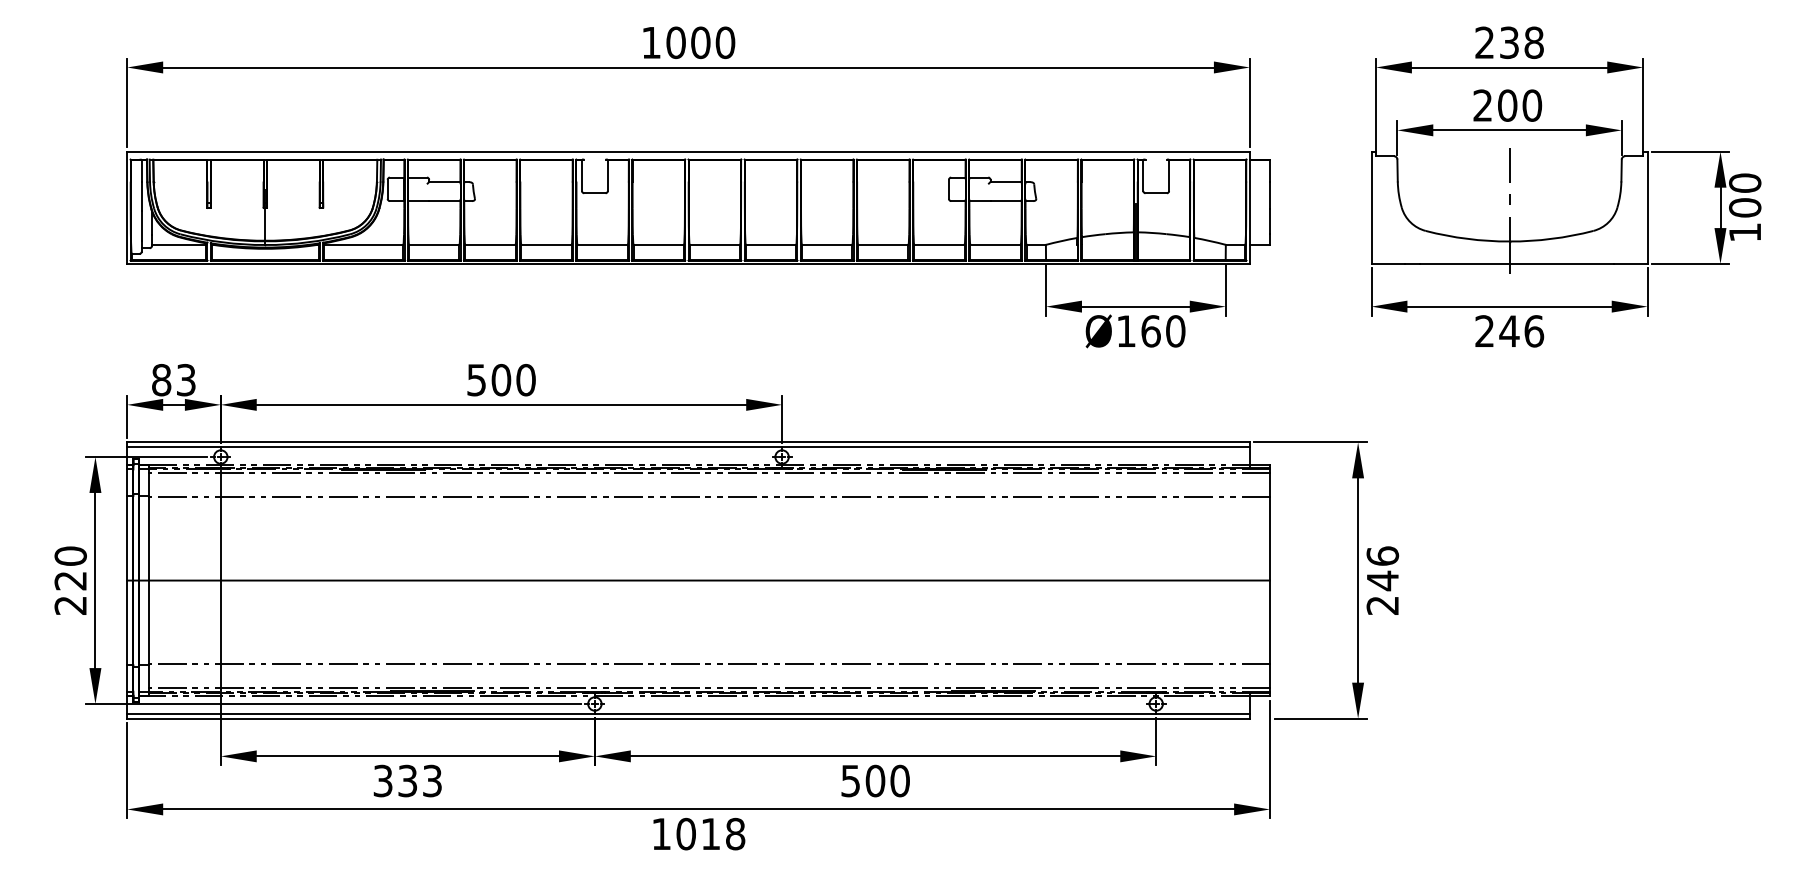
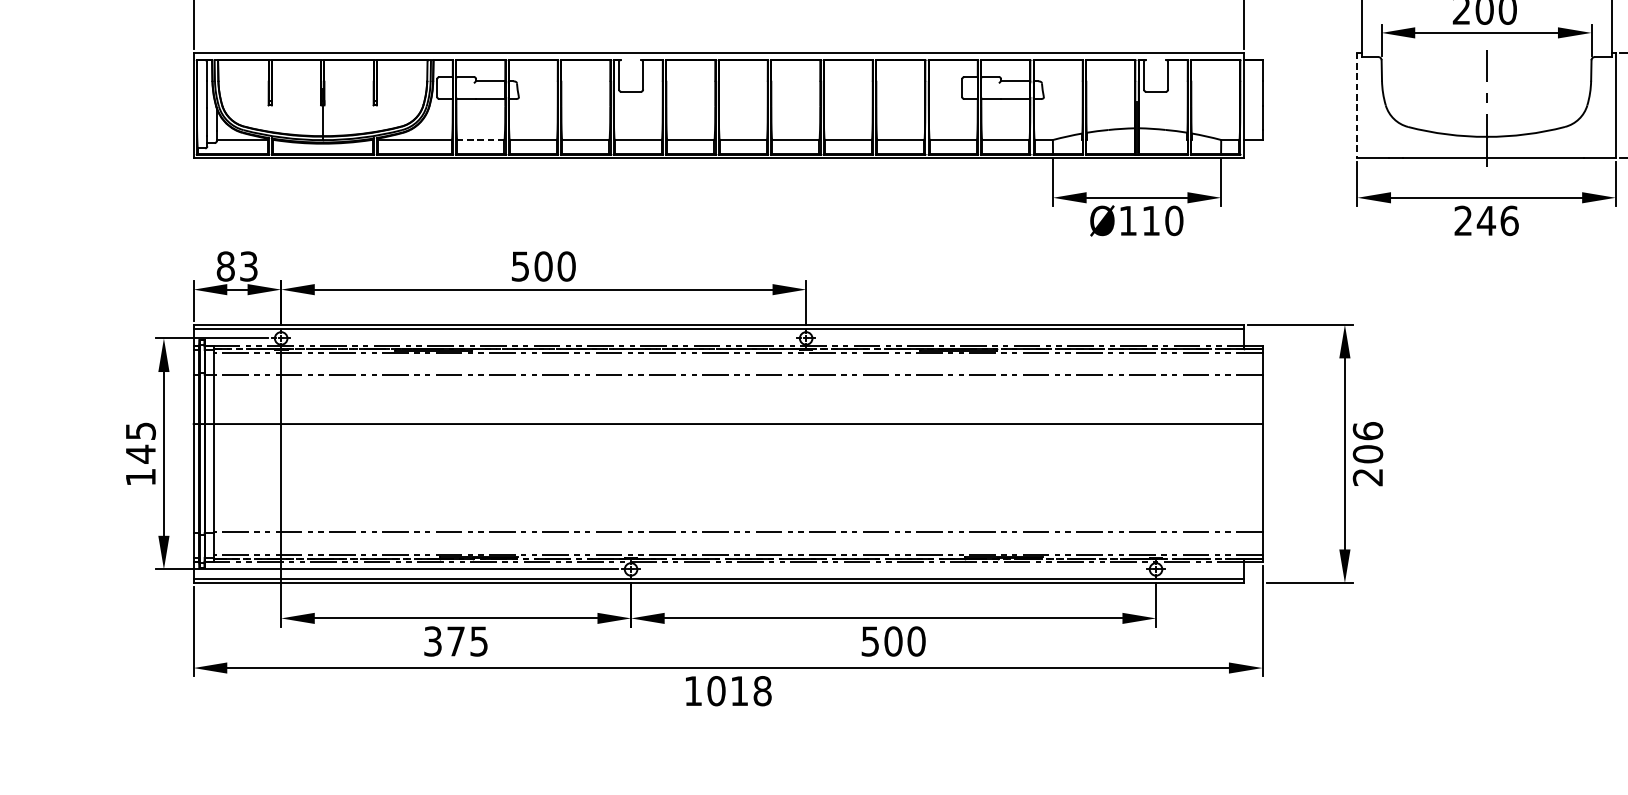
line: (1371, 208) -> (1357, 105), solid -> dashed
line: (433, 244) -> (480, 139), solid -> dashed
text: (1150, 331) -> (1150, 221), Ø160 -> Ø110
text: (70, 580) -> (140, 453), 220 -> 145
line: (698, 580) -> (727, 423), moved
text: (1382, 580) -> (1367, 453), 246 -> 206
text: (419, 780) -> (467, 640), 333 -> 375

